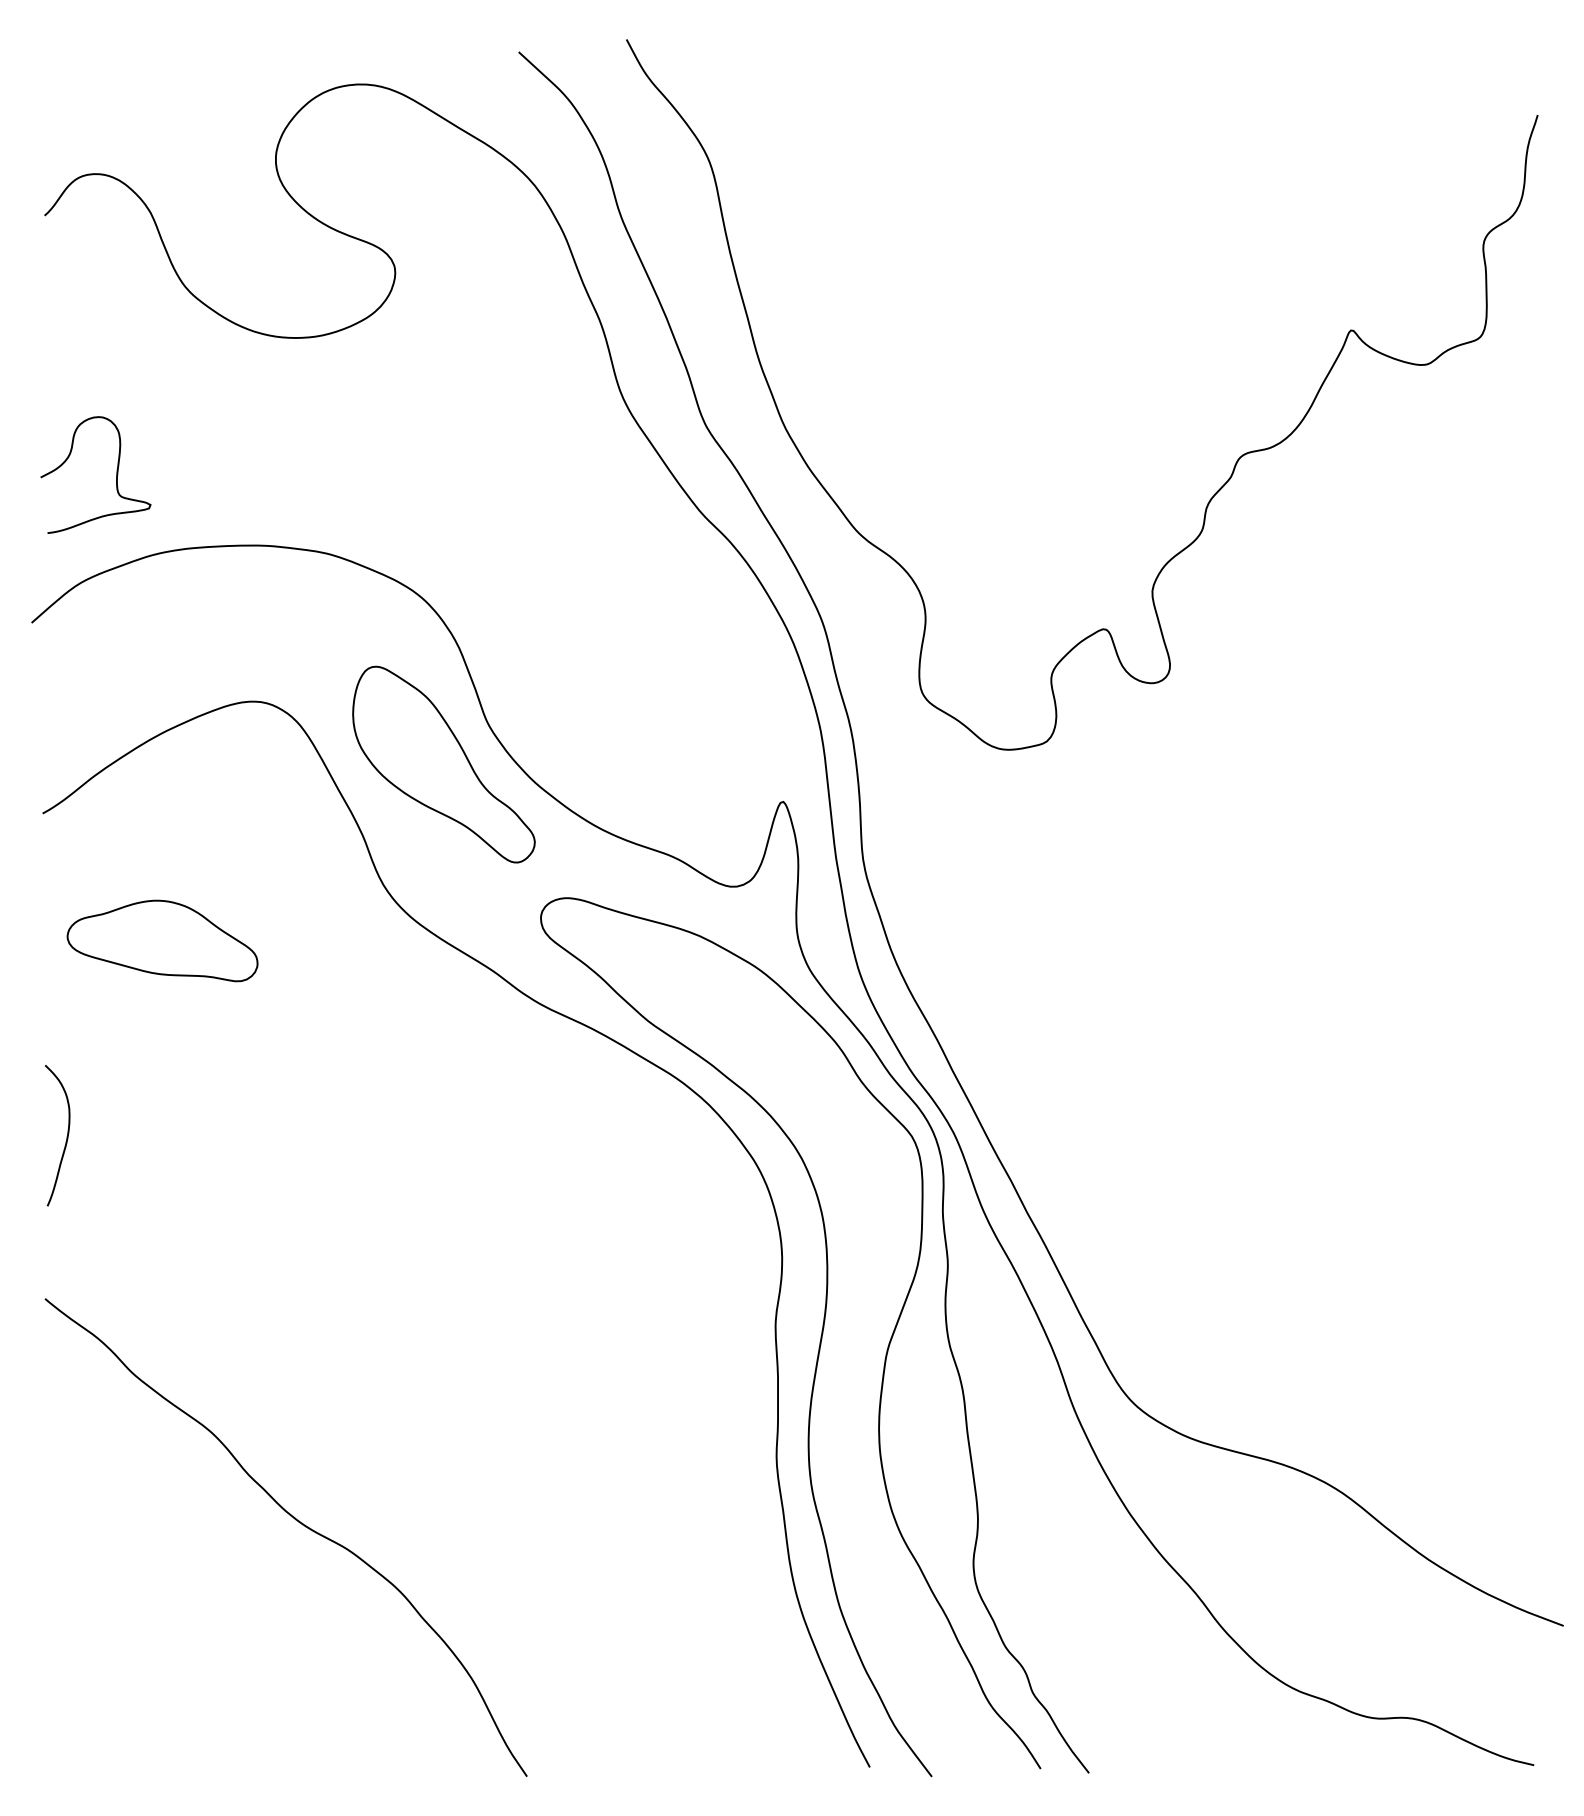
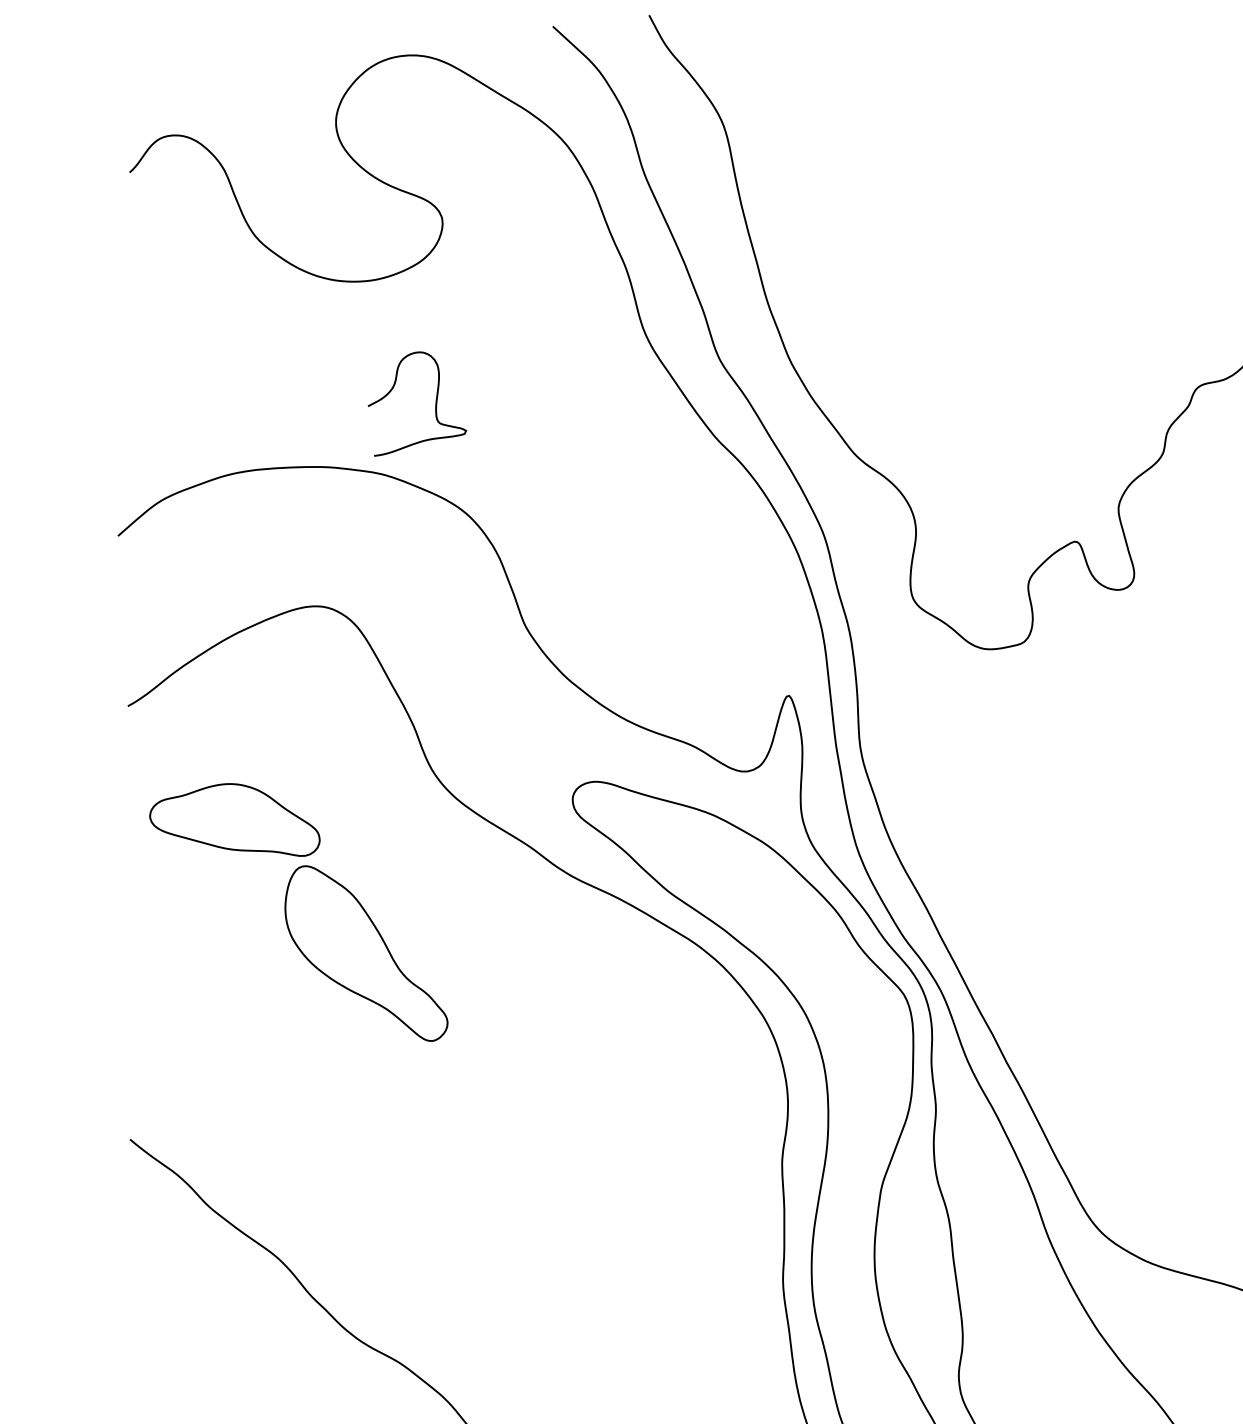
curve: (116, 474) -> (435, 403), moved
part: (443, 764) -> (366, 953), moved
curve: (66, 1136) -> (149, 994), removed

